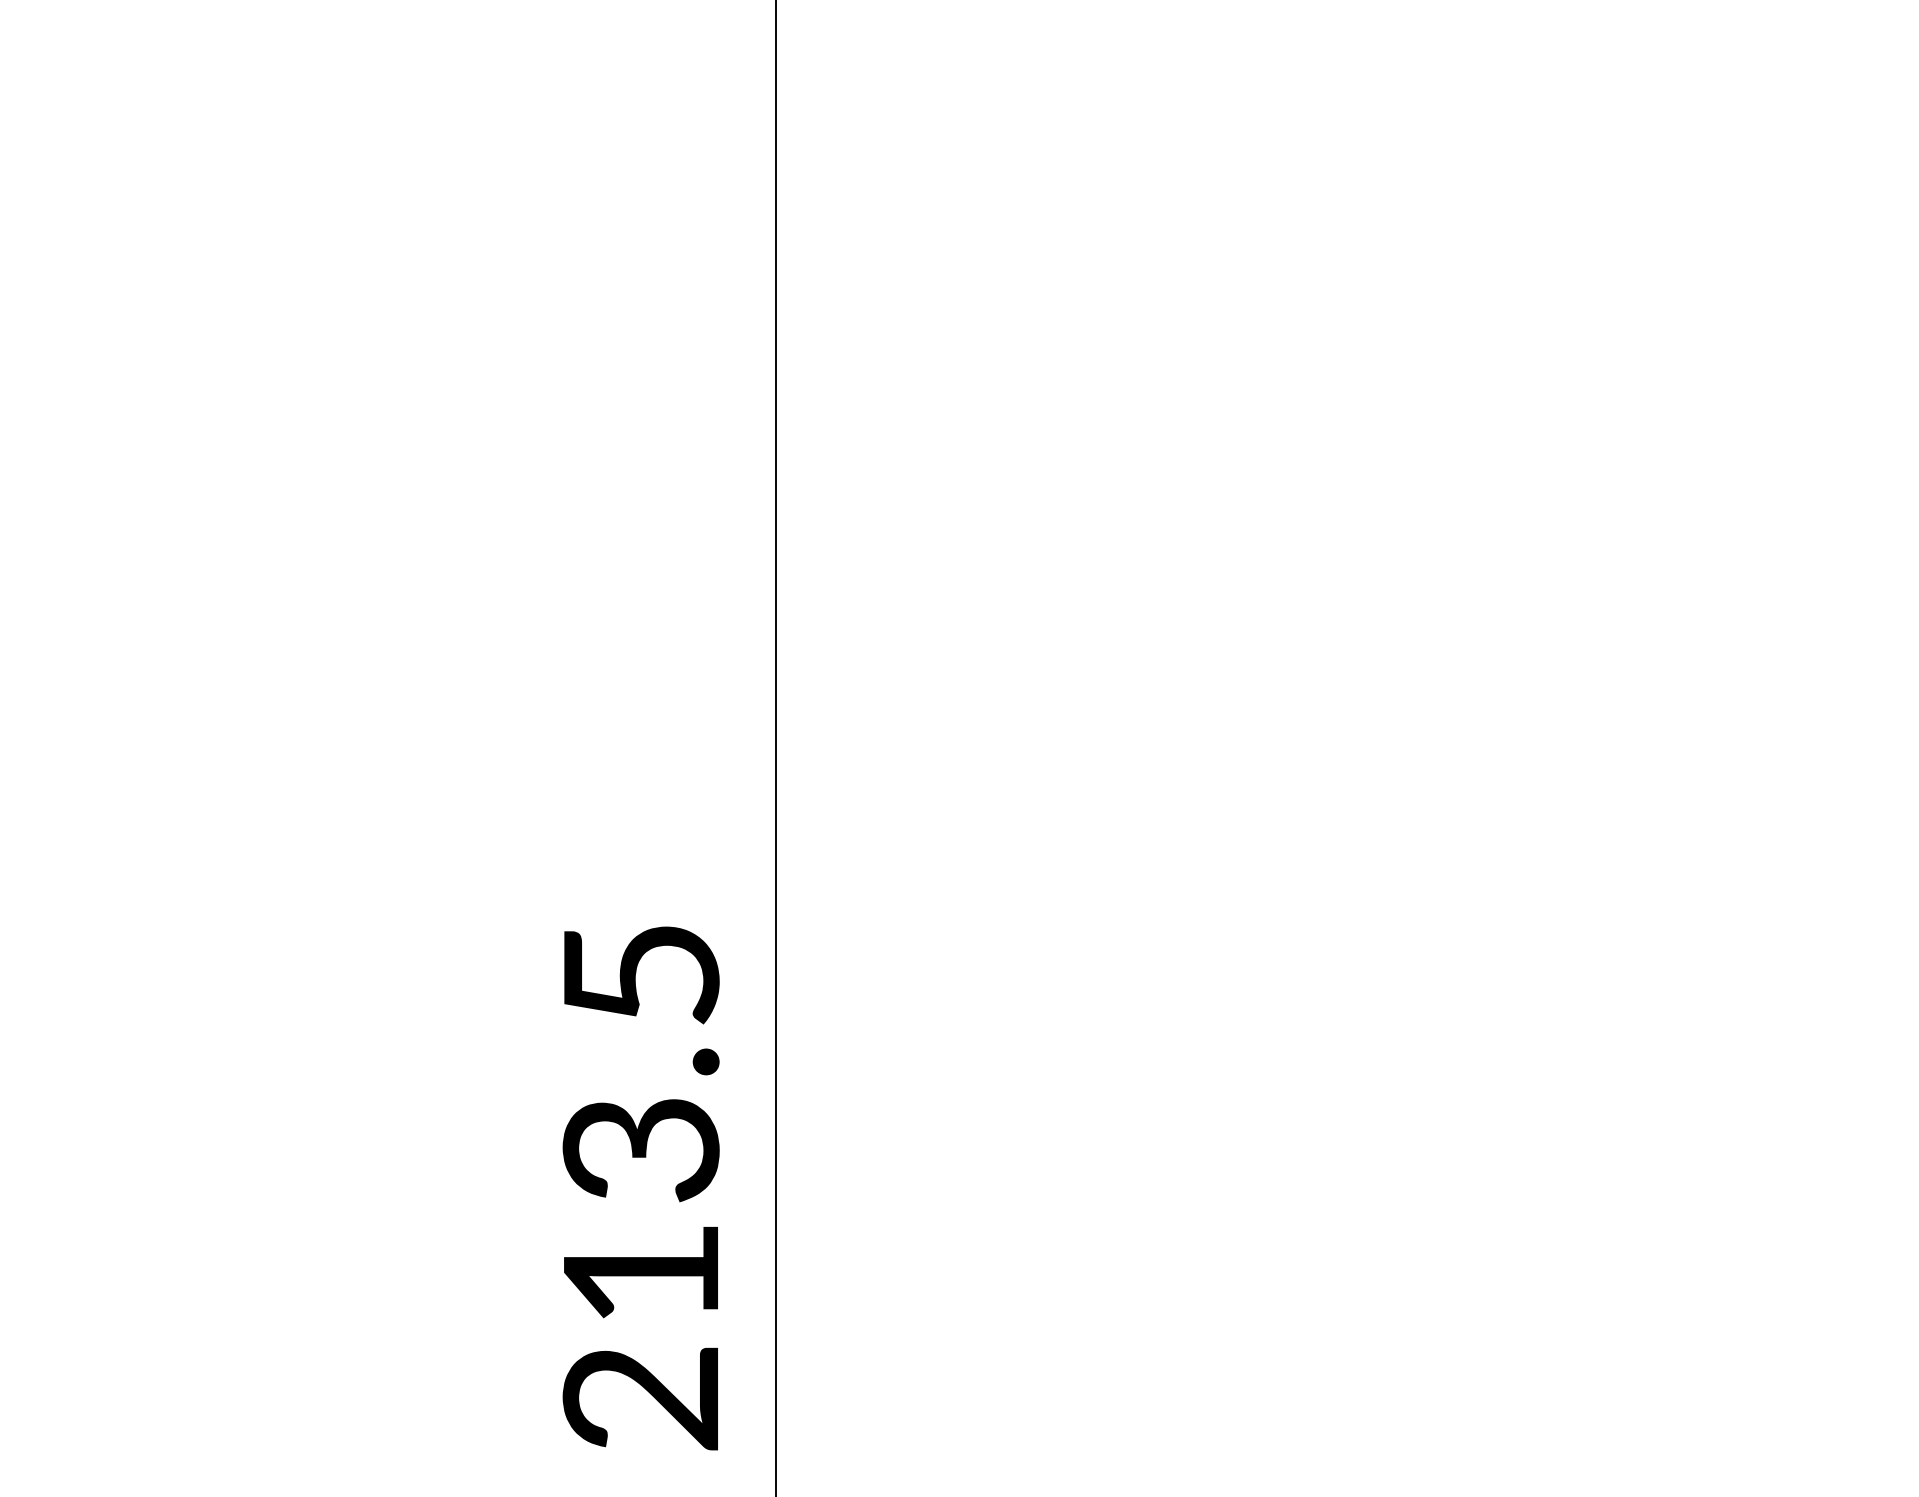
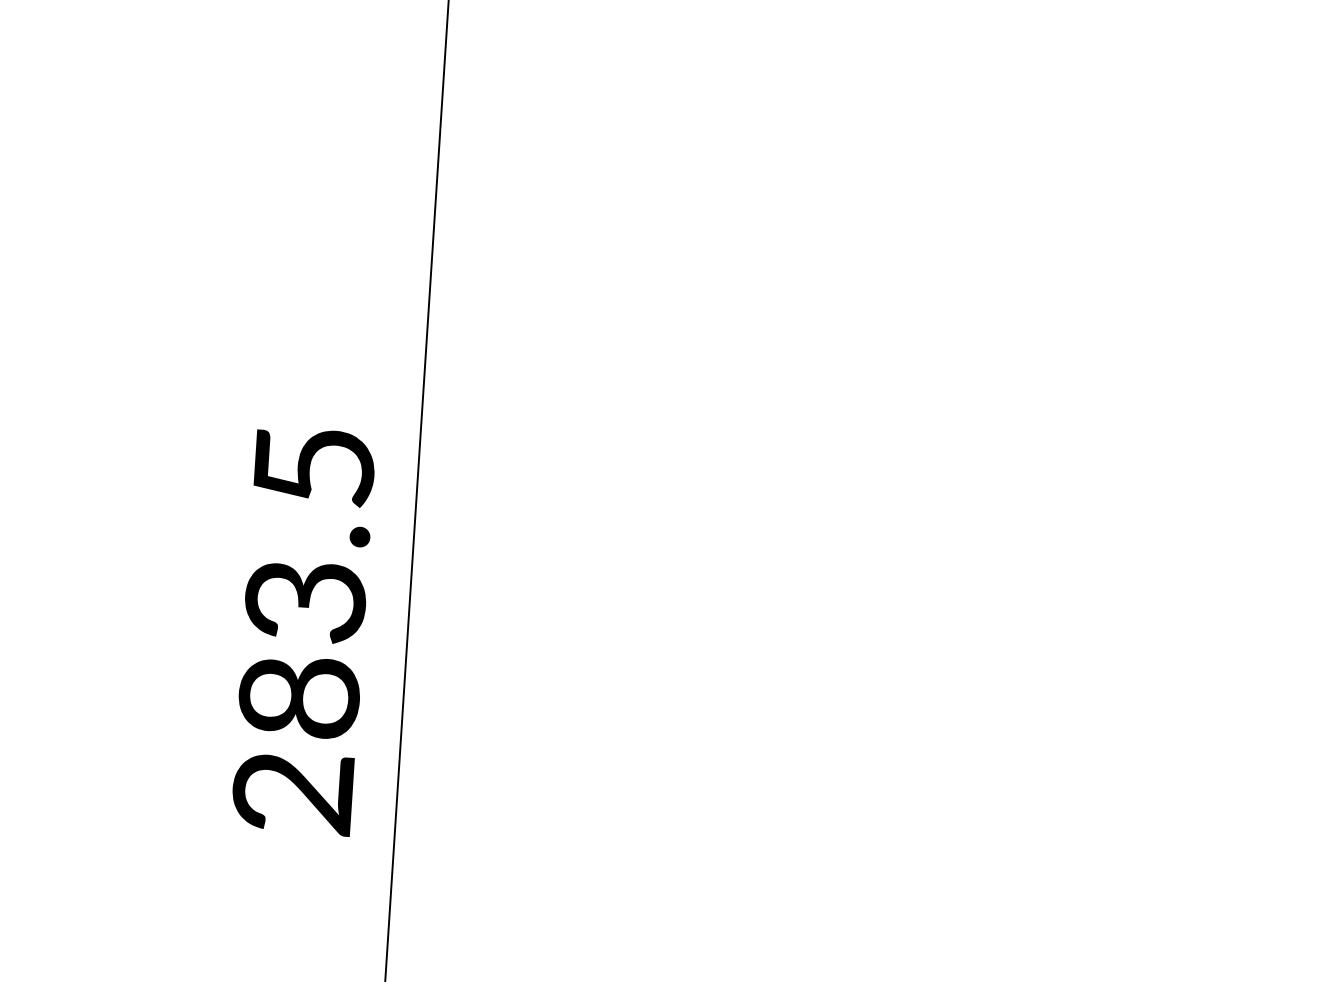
text: (640, 1273) -> (298, 696), 213.5 -> 283.5

